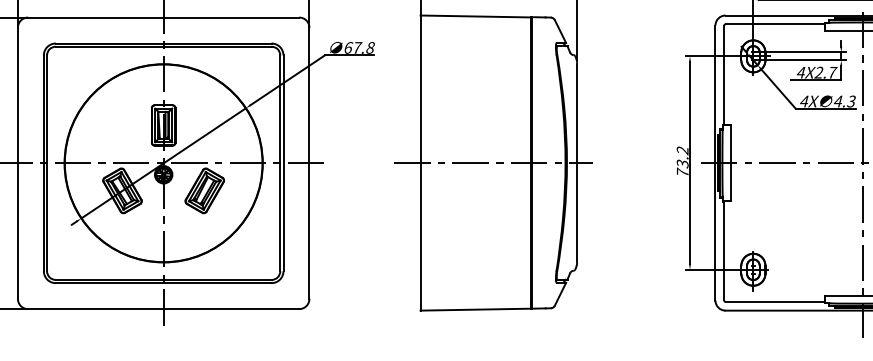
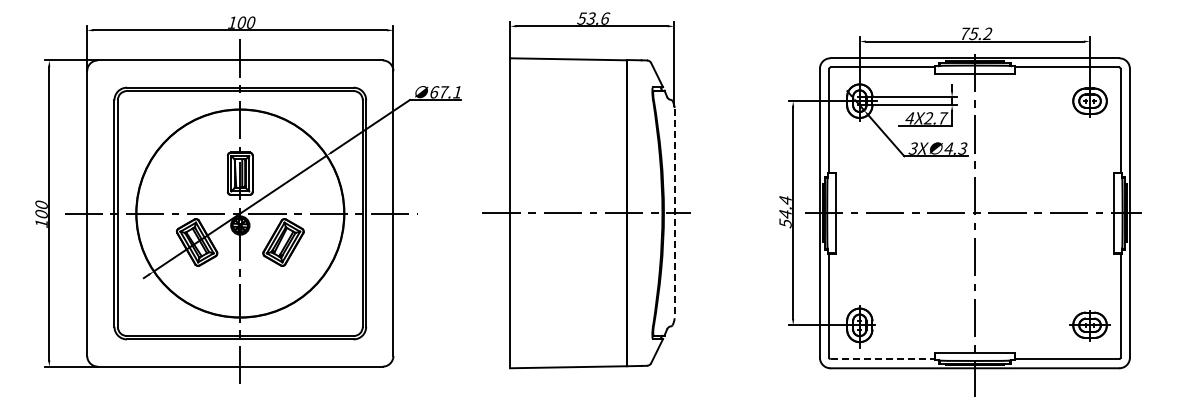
text: (370, 48) -> (457, 92), 67.8 -> 67.1
text: (803, 101) -> (912, 148), 4X -> 3X
text: (682, 162) -> (785, 212), 73.2 -> 54.4
line: (577, 163) -> (674, 213), solid -> dashed
line: (775, 302) -> (882, 359), solid -> dashed

